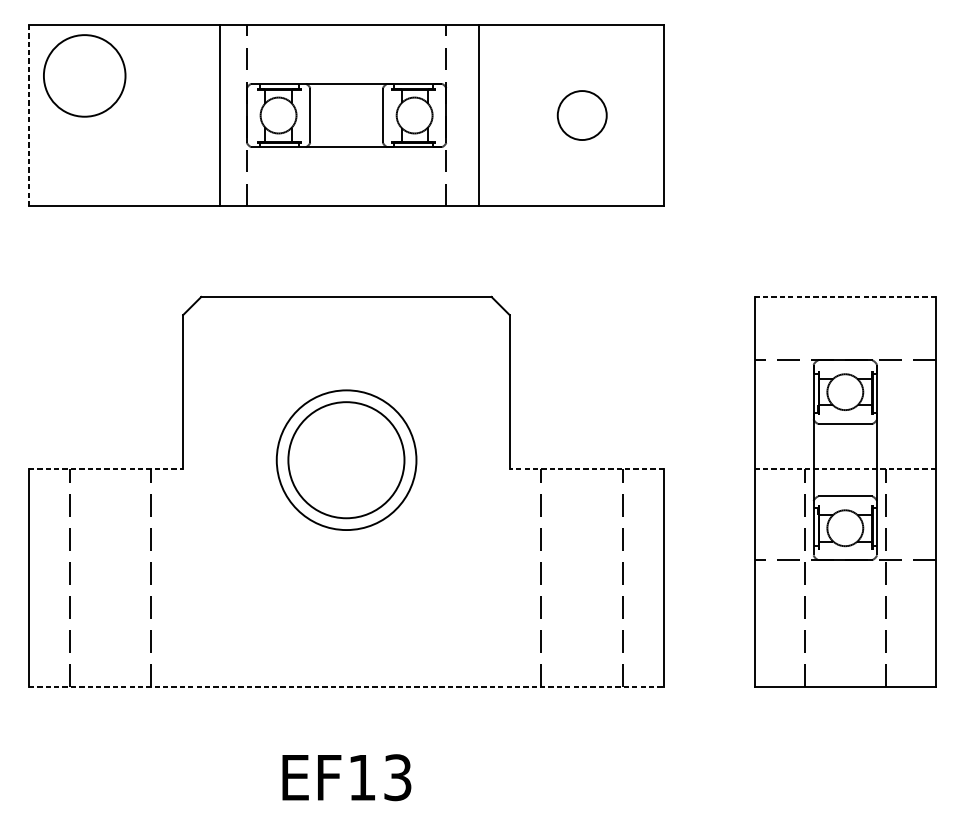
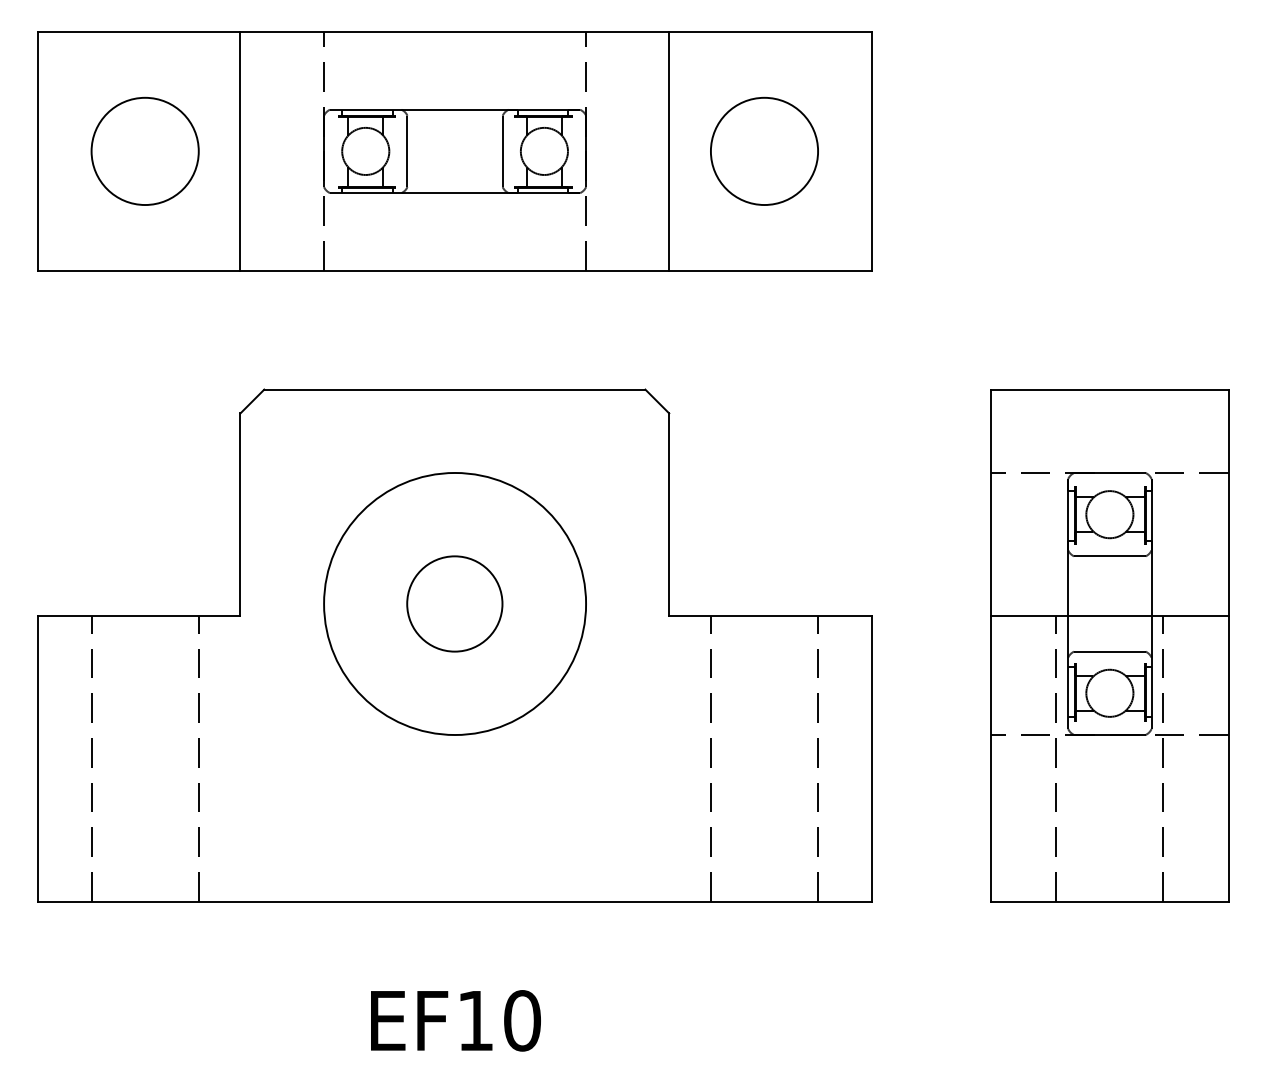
circle: (84, 75) -> (144, 150), moved
line: (29, 114) -> (38, 150), dashed -> solid
line: (220, 115) -> (240, 151), moved
line: (479, 115) -> (669, 151), moved
circle: (582, 115) -> (764, 151), size x1.67
line: (845, 296) -> (1110, 389), dashed -> solid
circle: (346, 459) -> (454, 603), size x0.62
circle: (346, 459) -> (455, 603), size x1.43
line: (106, 468) -> (139, 615), dashed -> solid
line: (586, 468) -> (769, 615), dashed -> solid
line: (845, 468) -> (1110, 615), dashed -> solid
line: (346, 686) -> (454, 901), dashed -> solid
text: (397, 777) -> (522, 1020), EF13 -> EF10

